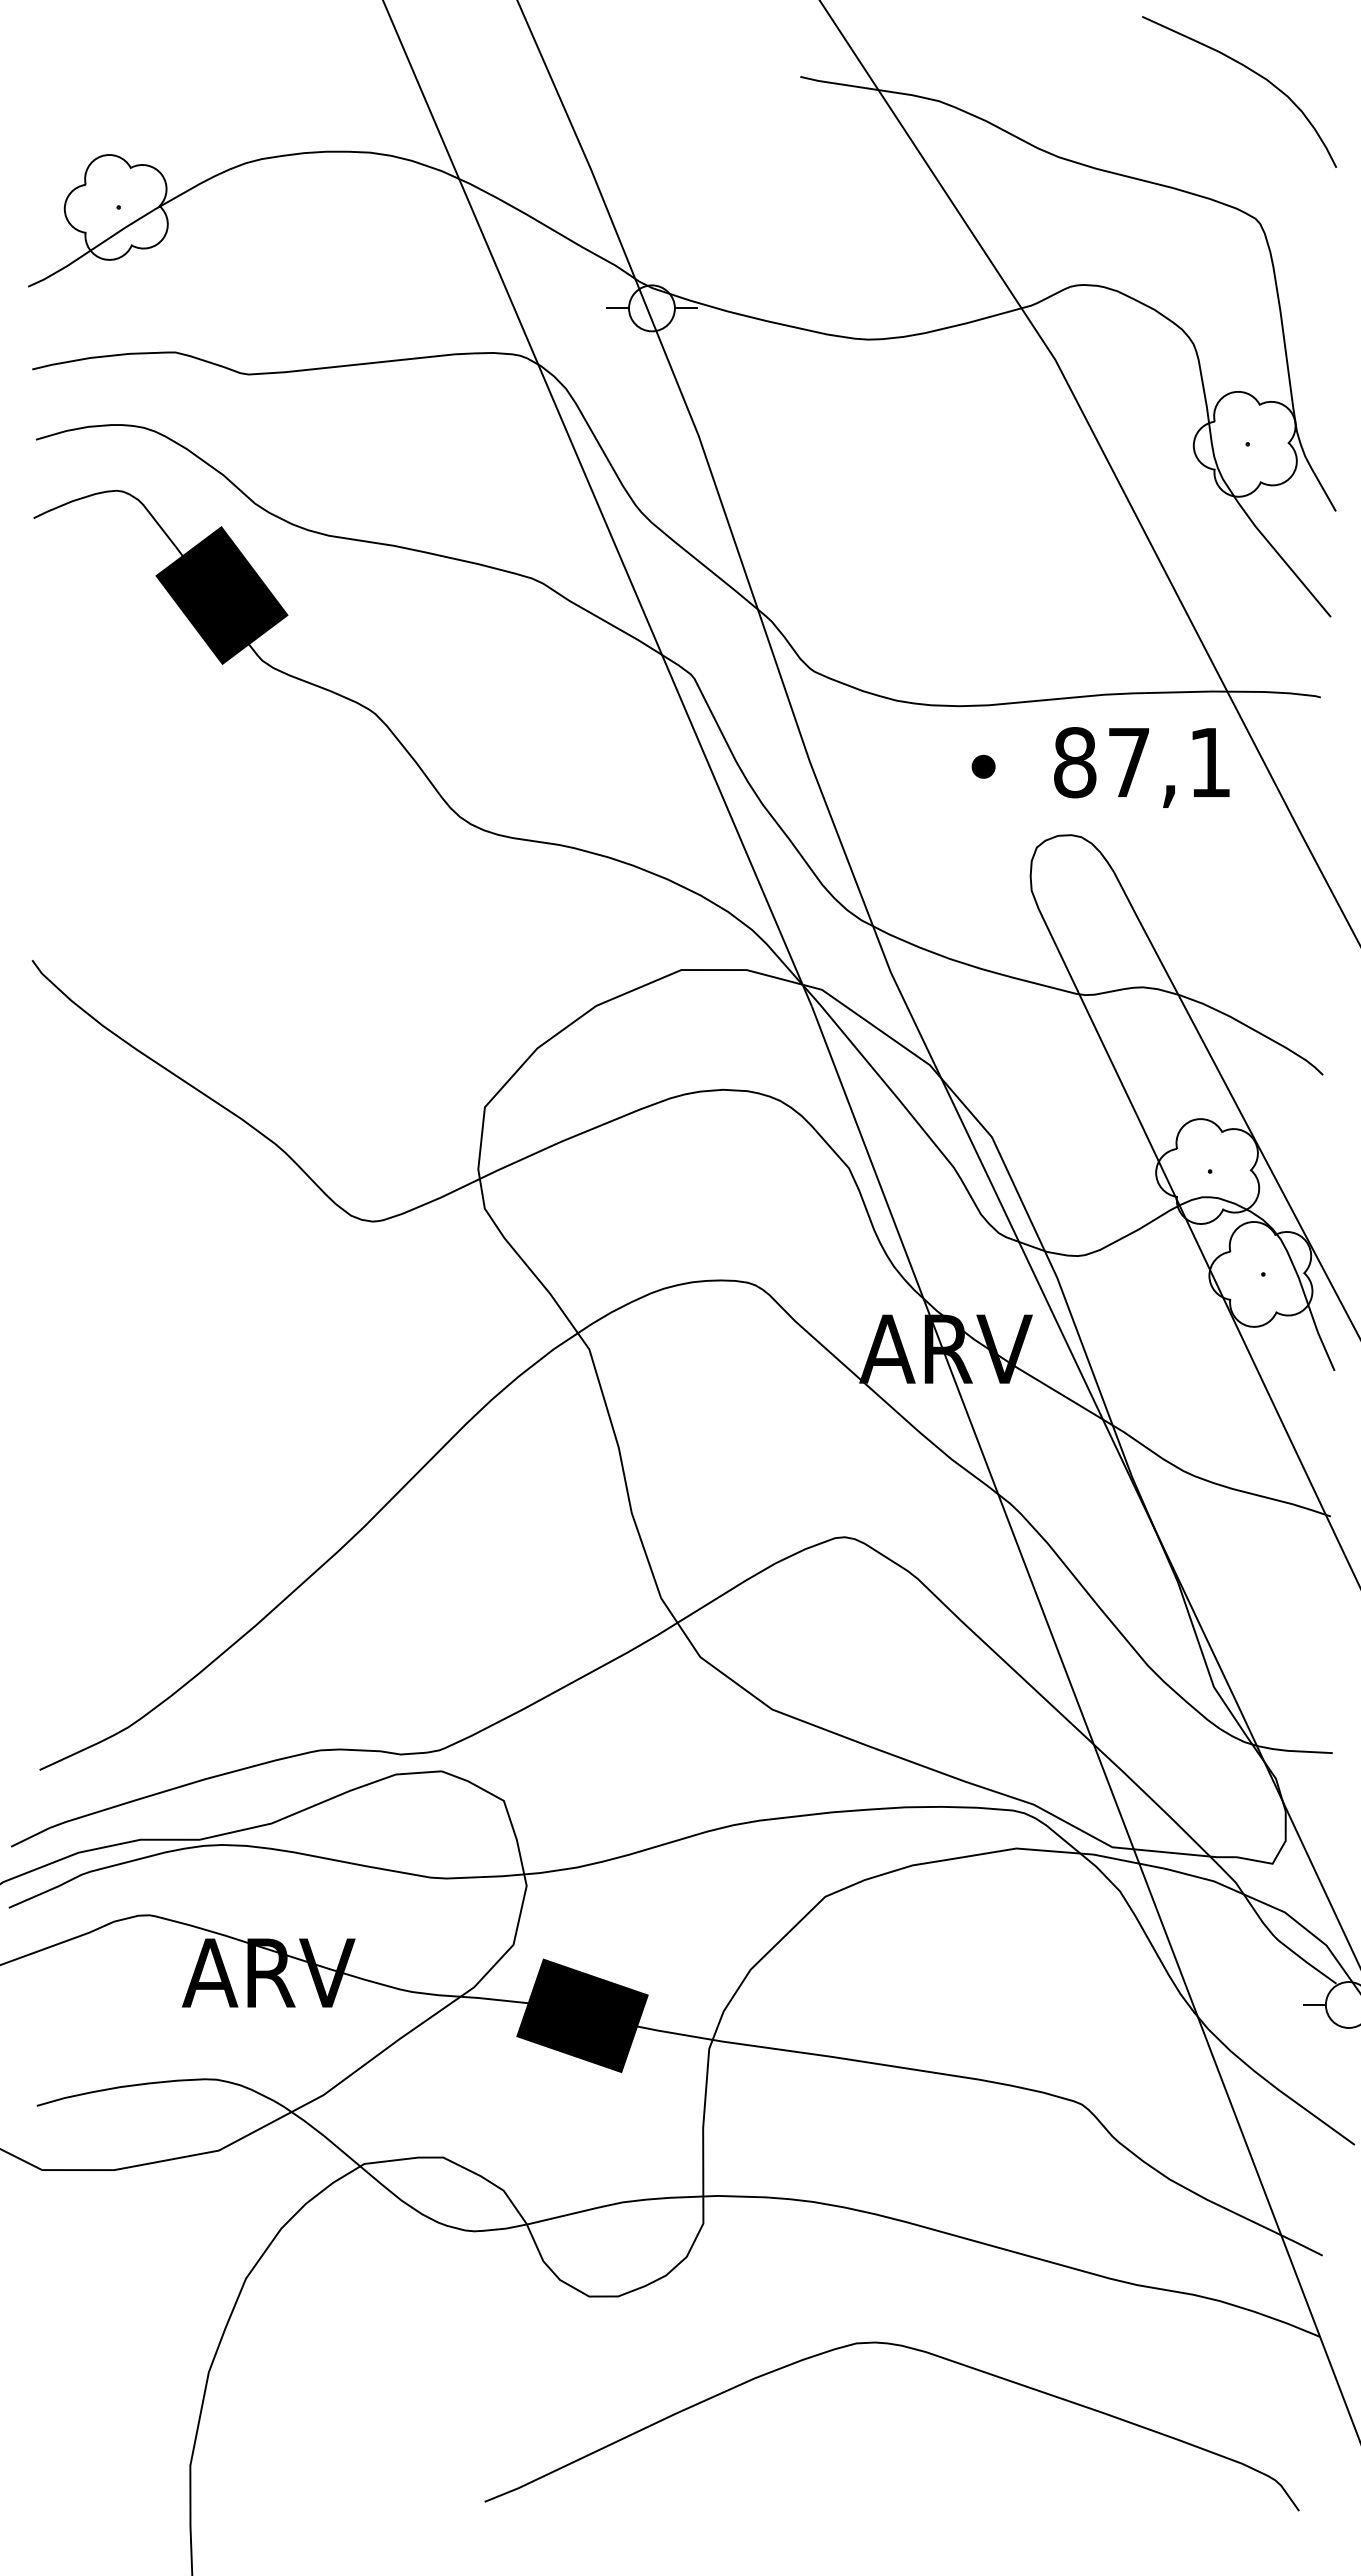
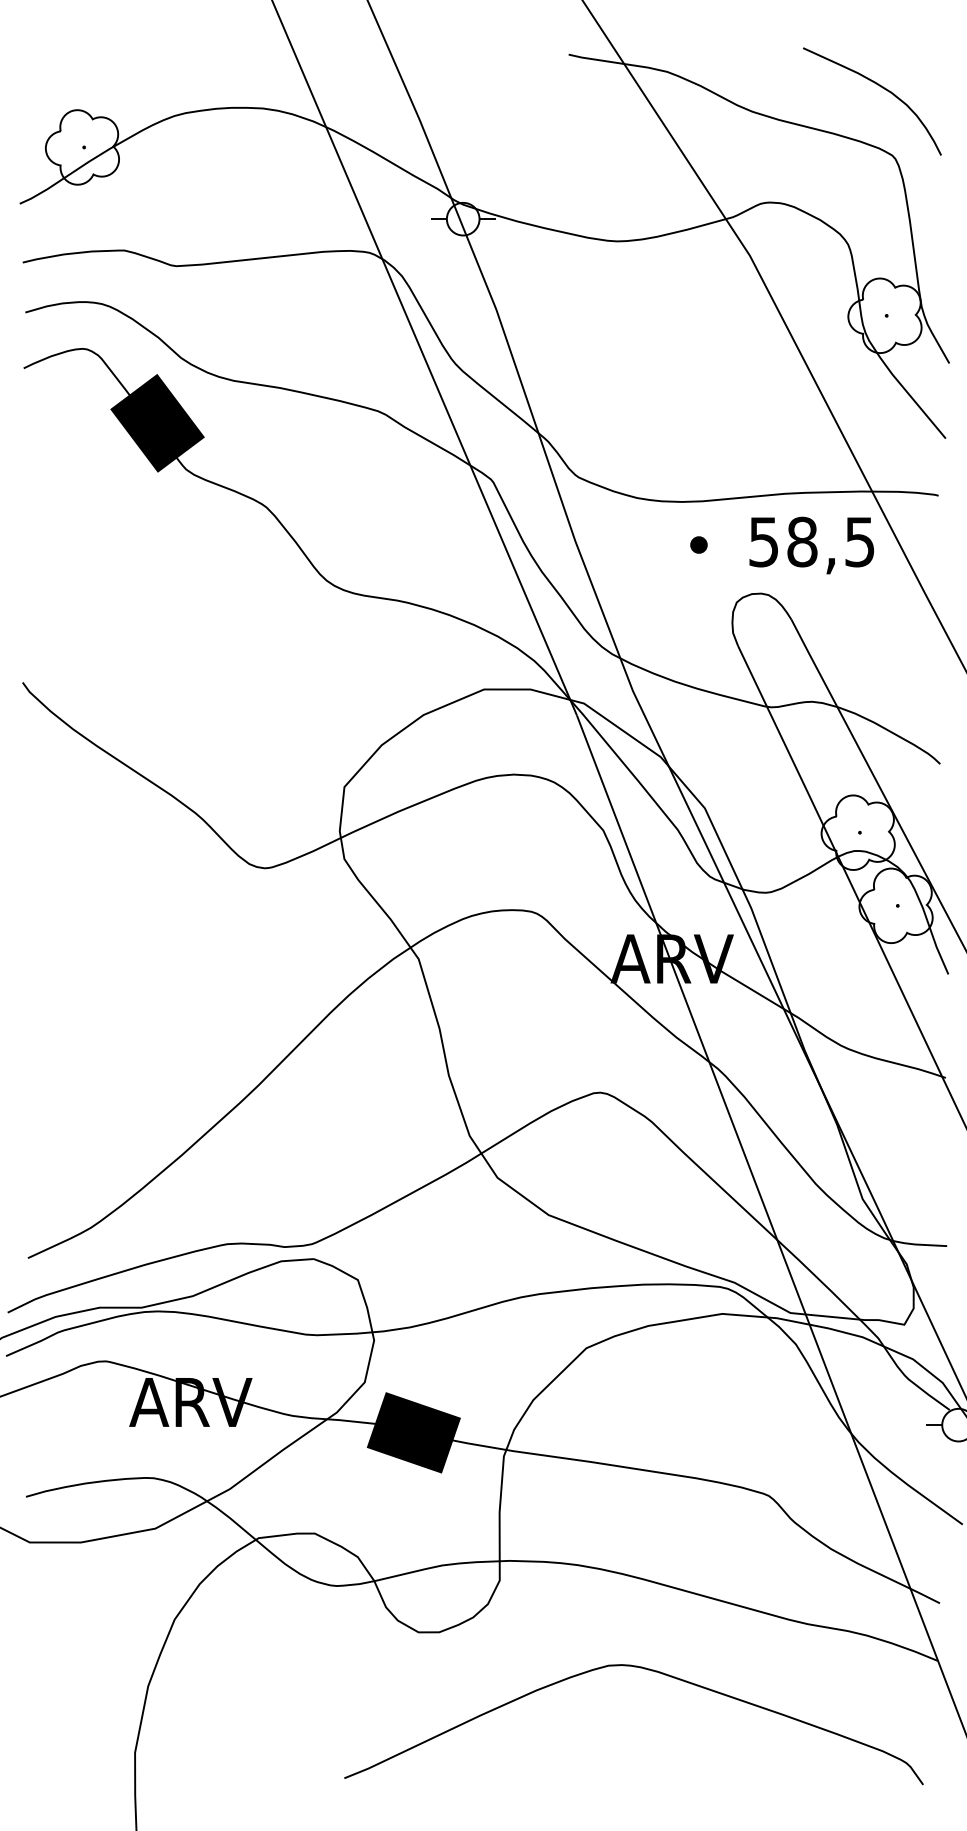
curve: (1249, 70) -> (879, 86), moved
text: (1141, 762) -> (811, 541), 87,1 -> 58,5

